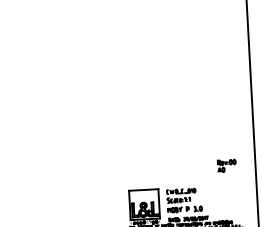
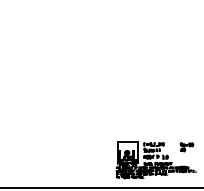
part: (226, 166) -> (186, 147), moved

